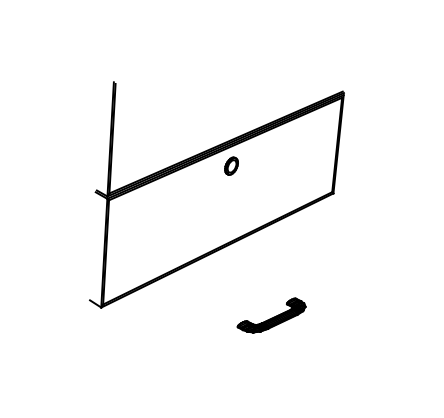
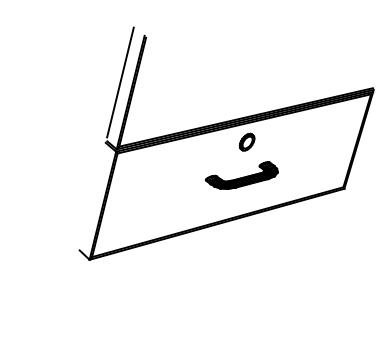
line: (98, 131) -> (119, 82), added
part: (271, 315) -> (241, 174), moved

